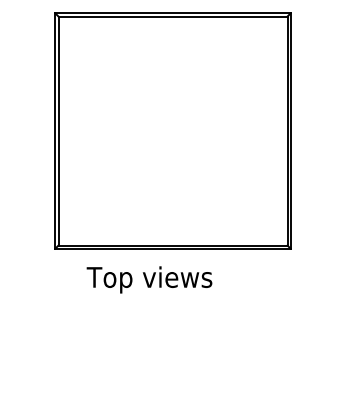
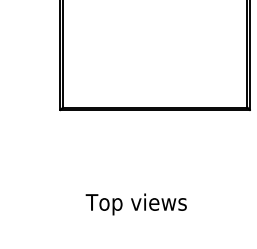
text: (149, 279) -> (136, 204), moved

